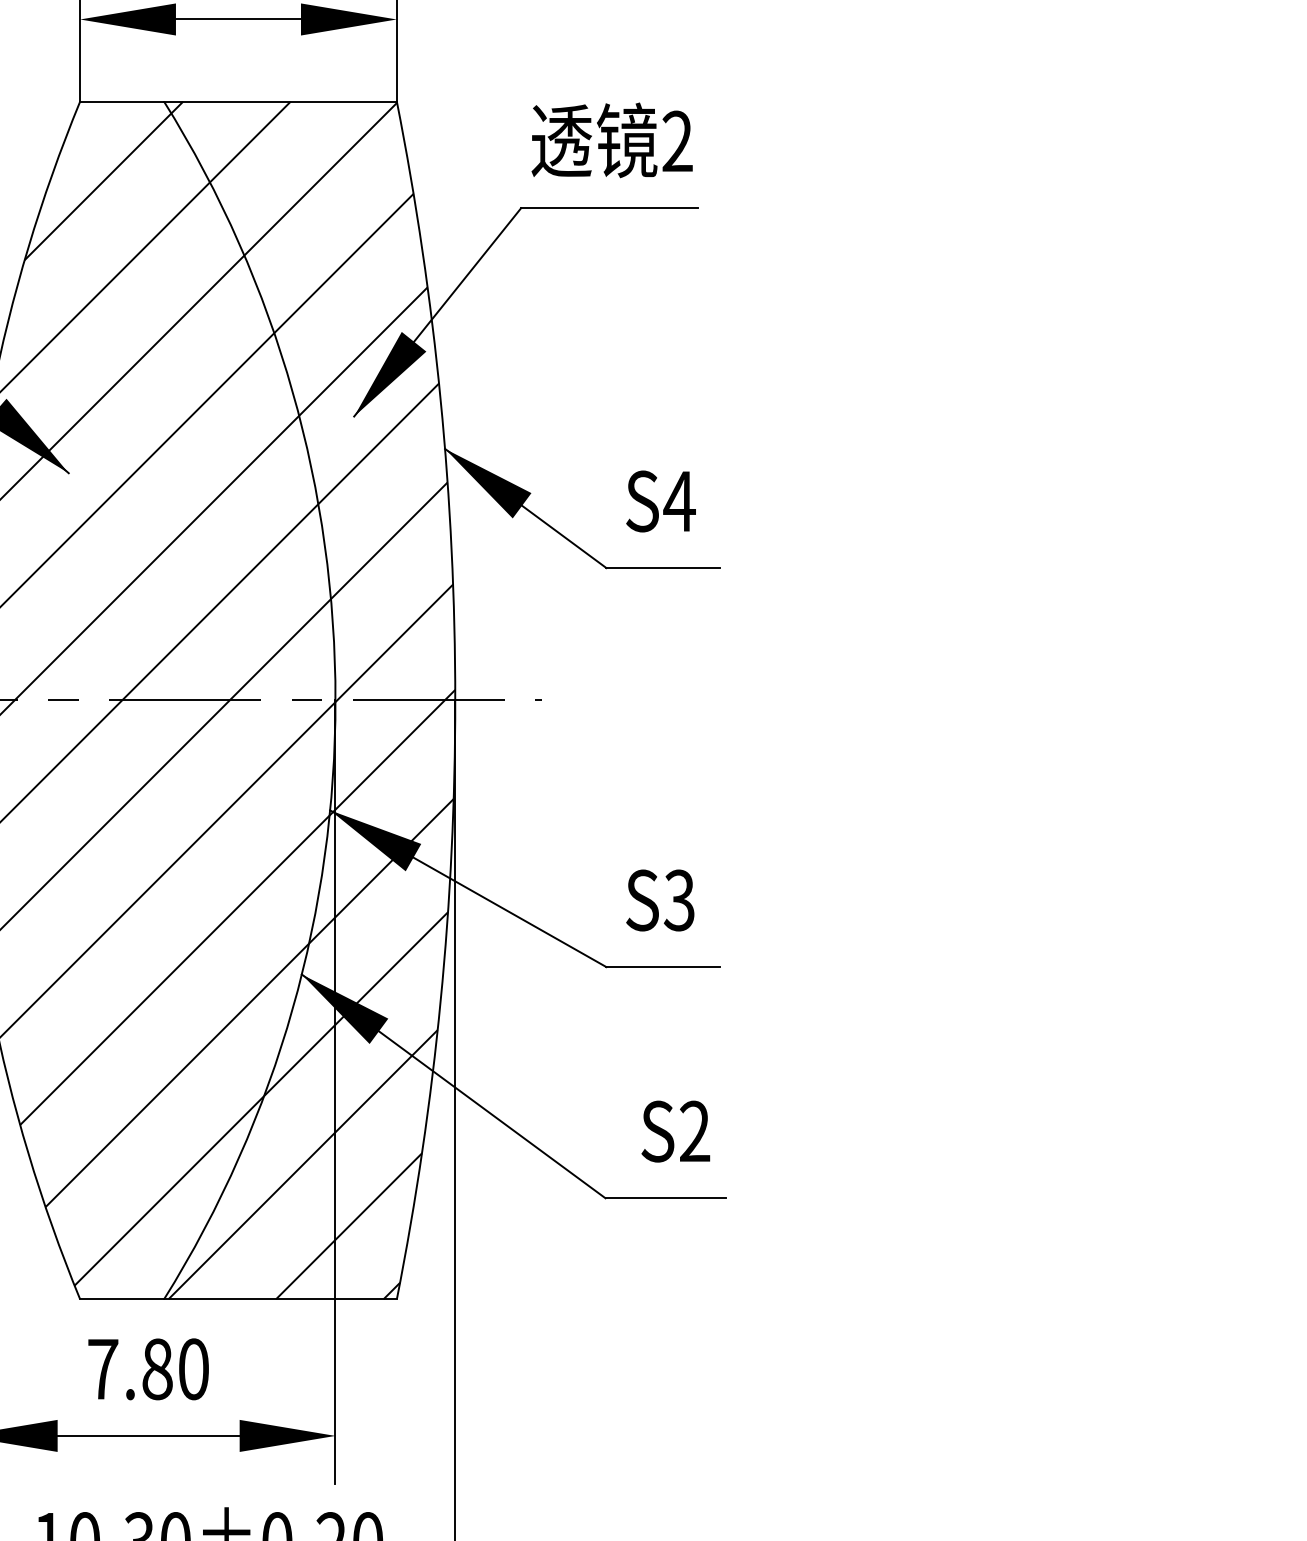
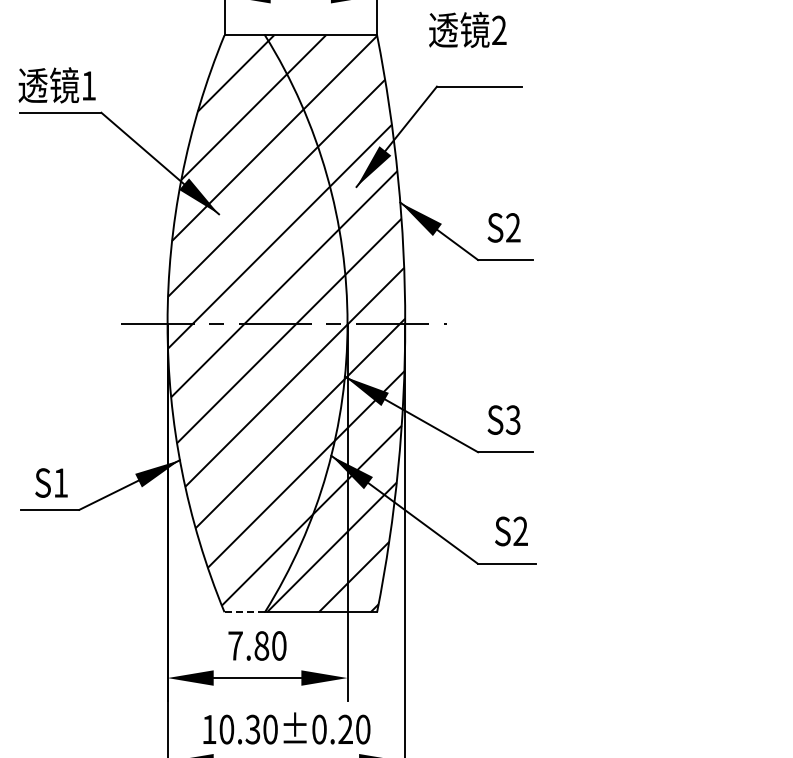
text: (611, 139) -> (467, 29), moved
text: (680, 500) -> (513, 227), S4 -> S2
line: (123, 1299) -> (245, 612), solid -> dashed

